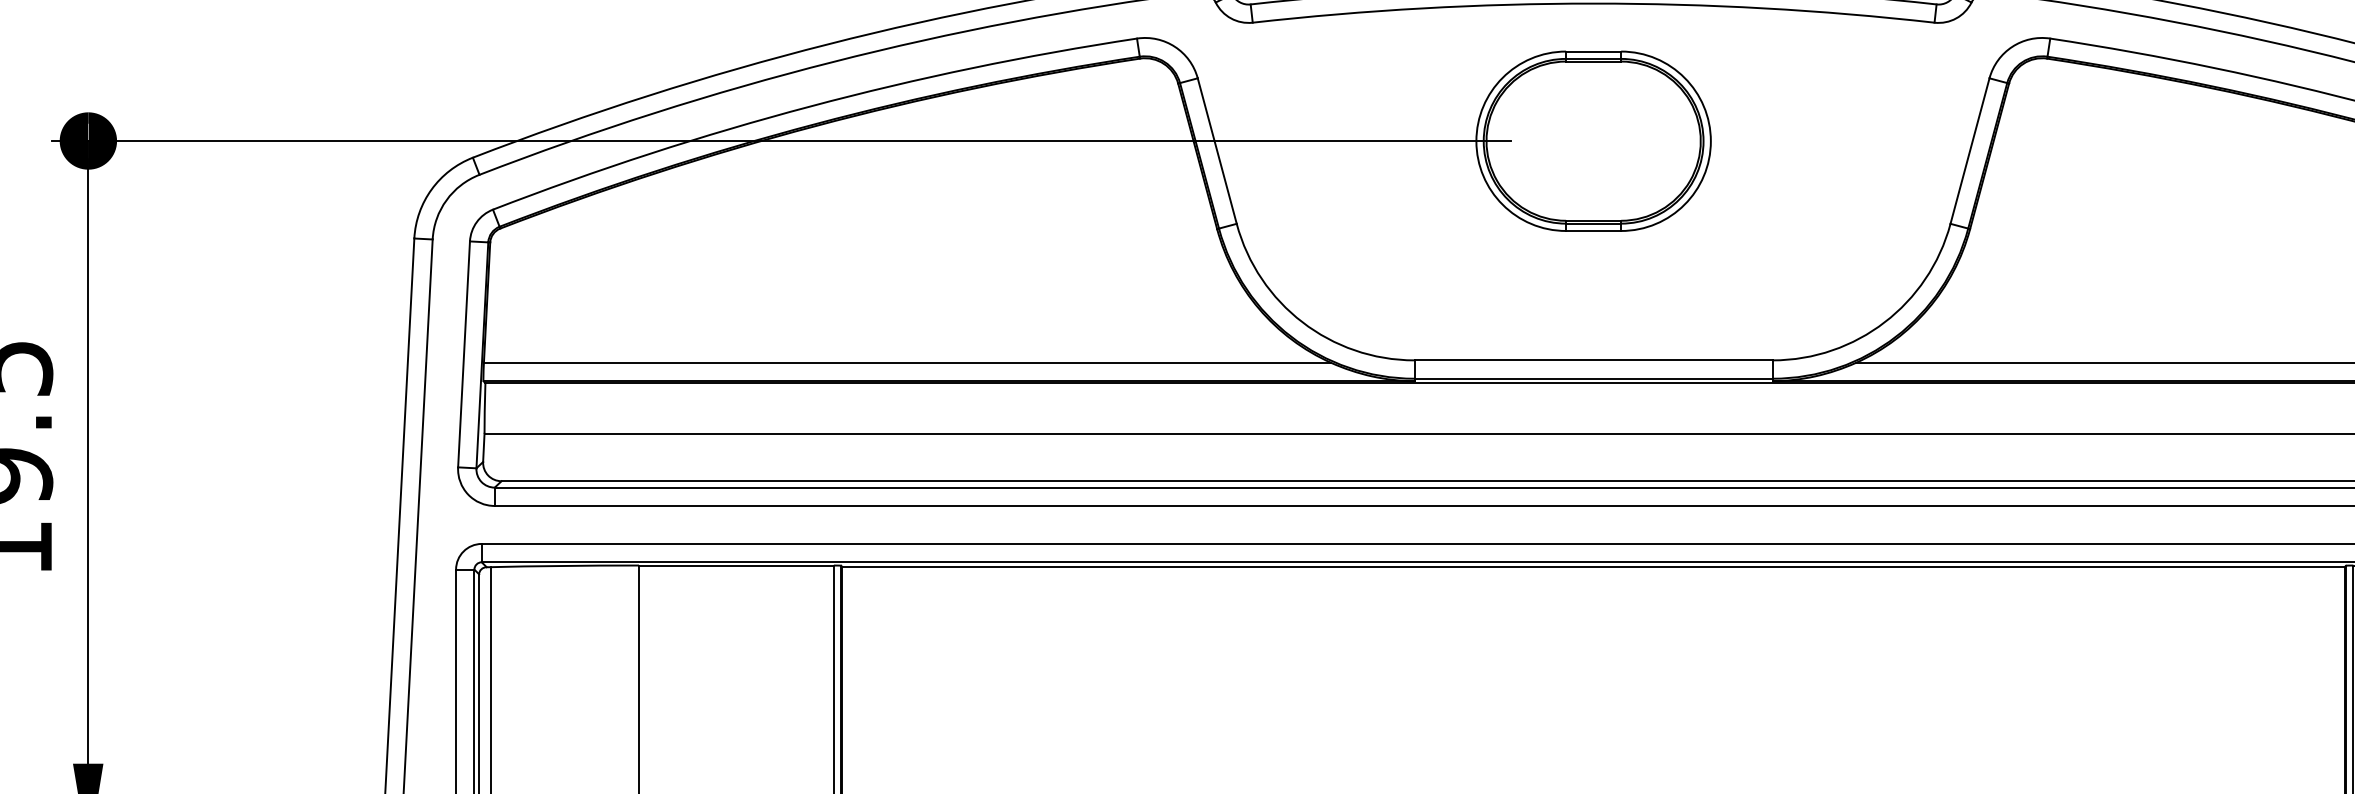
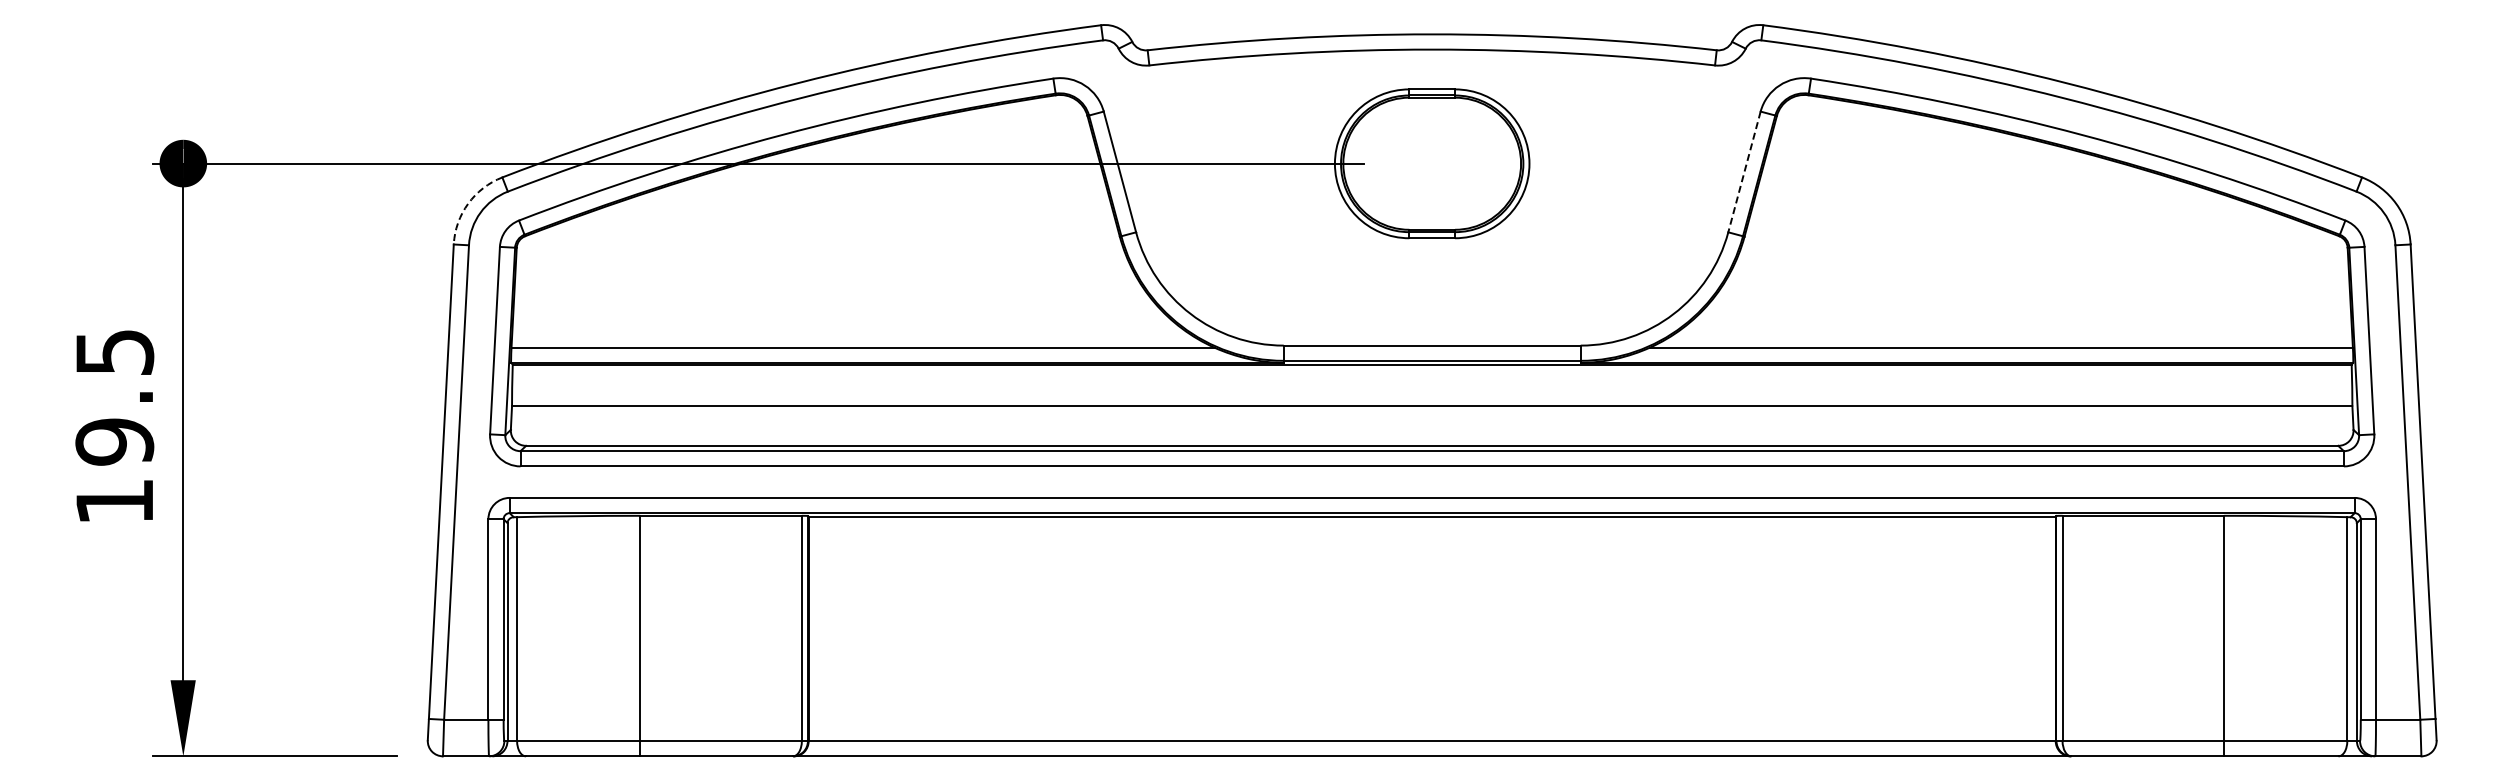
line: (1970, 151) -> (1744, 172), solid -> dashed
arc: (432, 189) -> (468, 203), solid -> dashed

